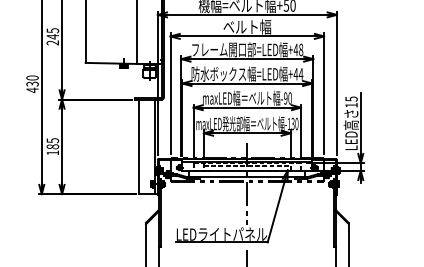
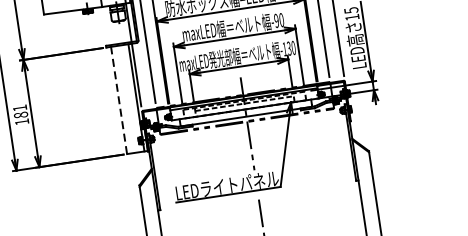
text: (52, 140) -> (19, 108), 185 -> 181
line: (139, 146) -> (119, 100), solid -> dashed

